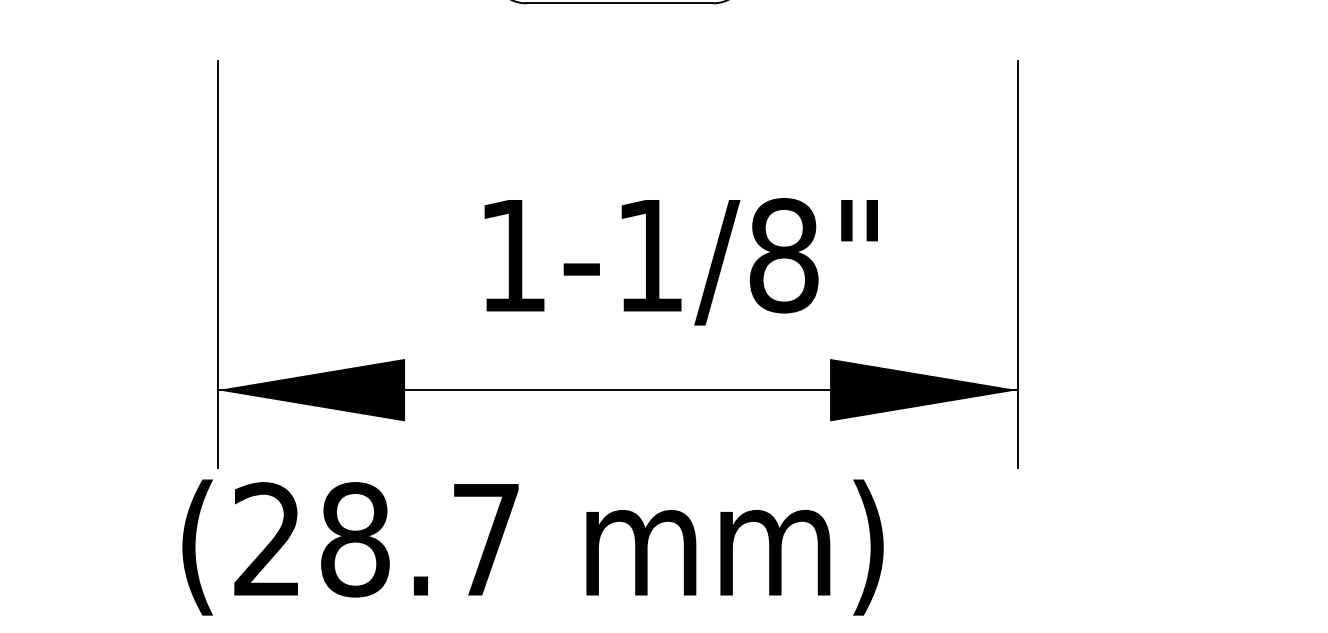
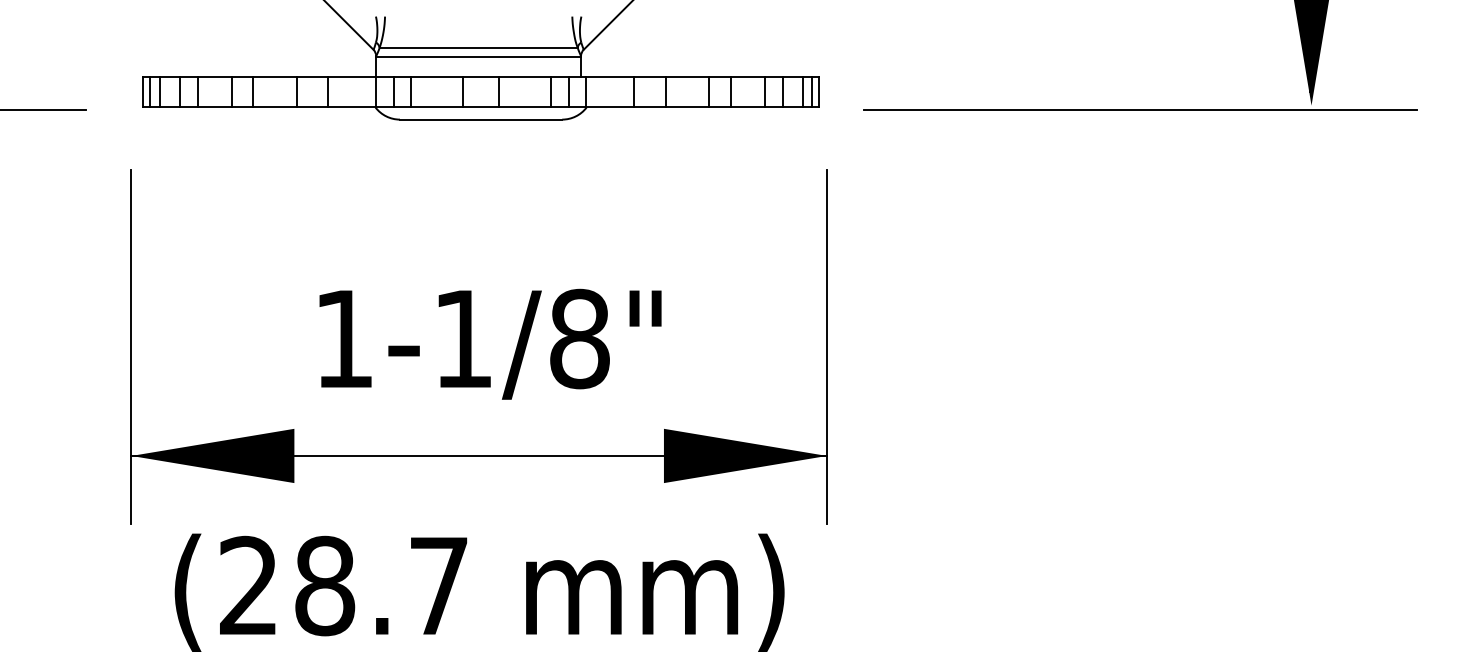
text: (681, 260) -> (490, 343), moved
text: (532, 547) -> (479, 592), moved

